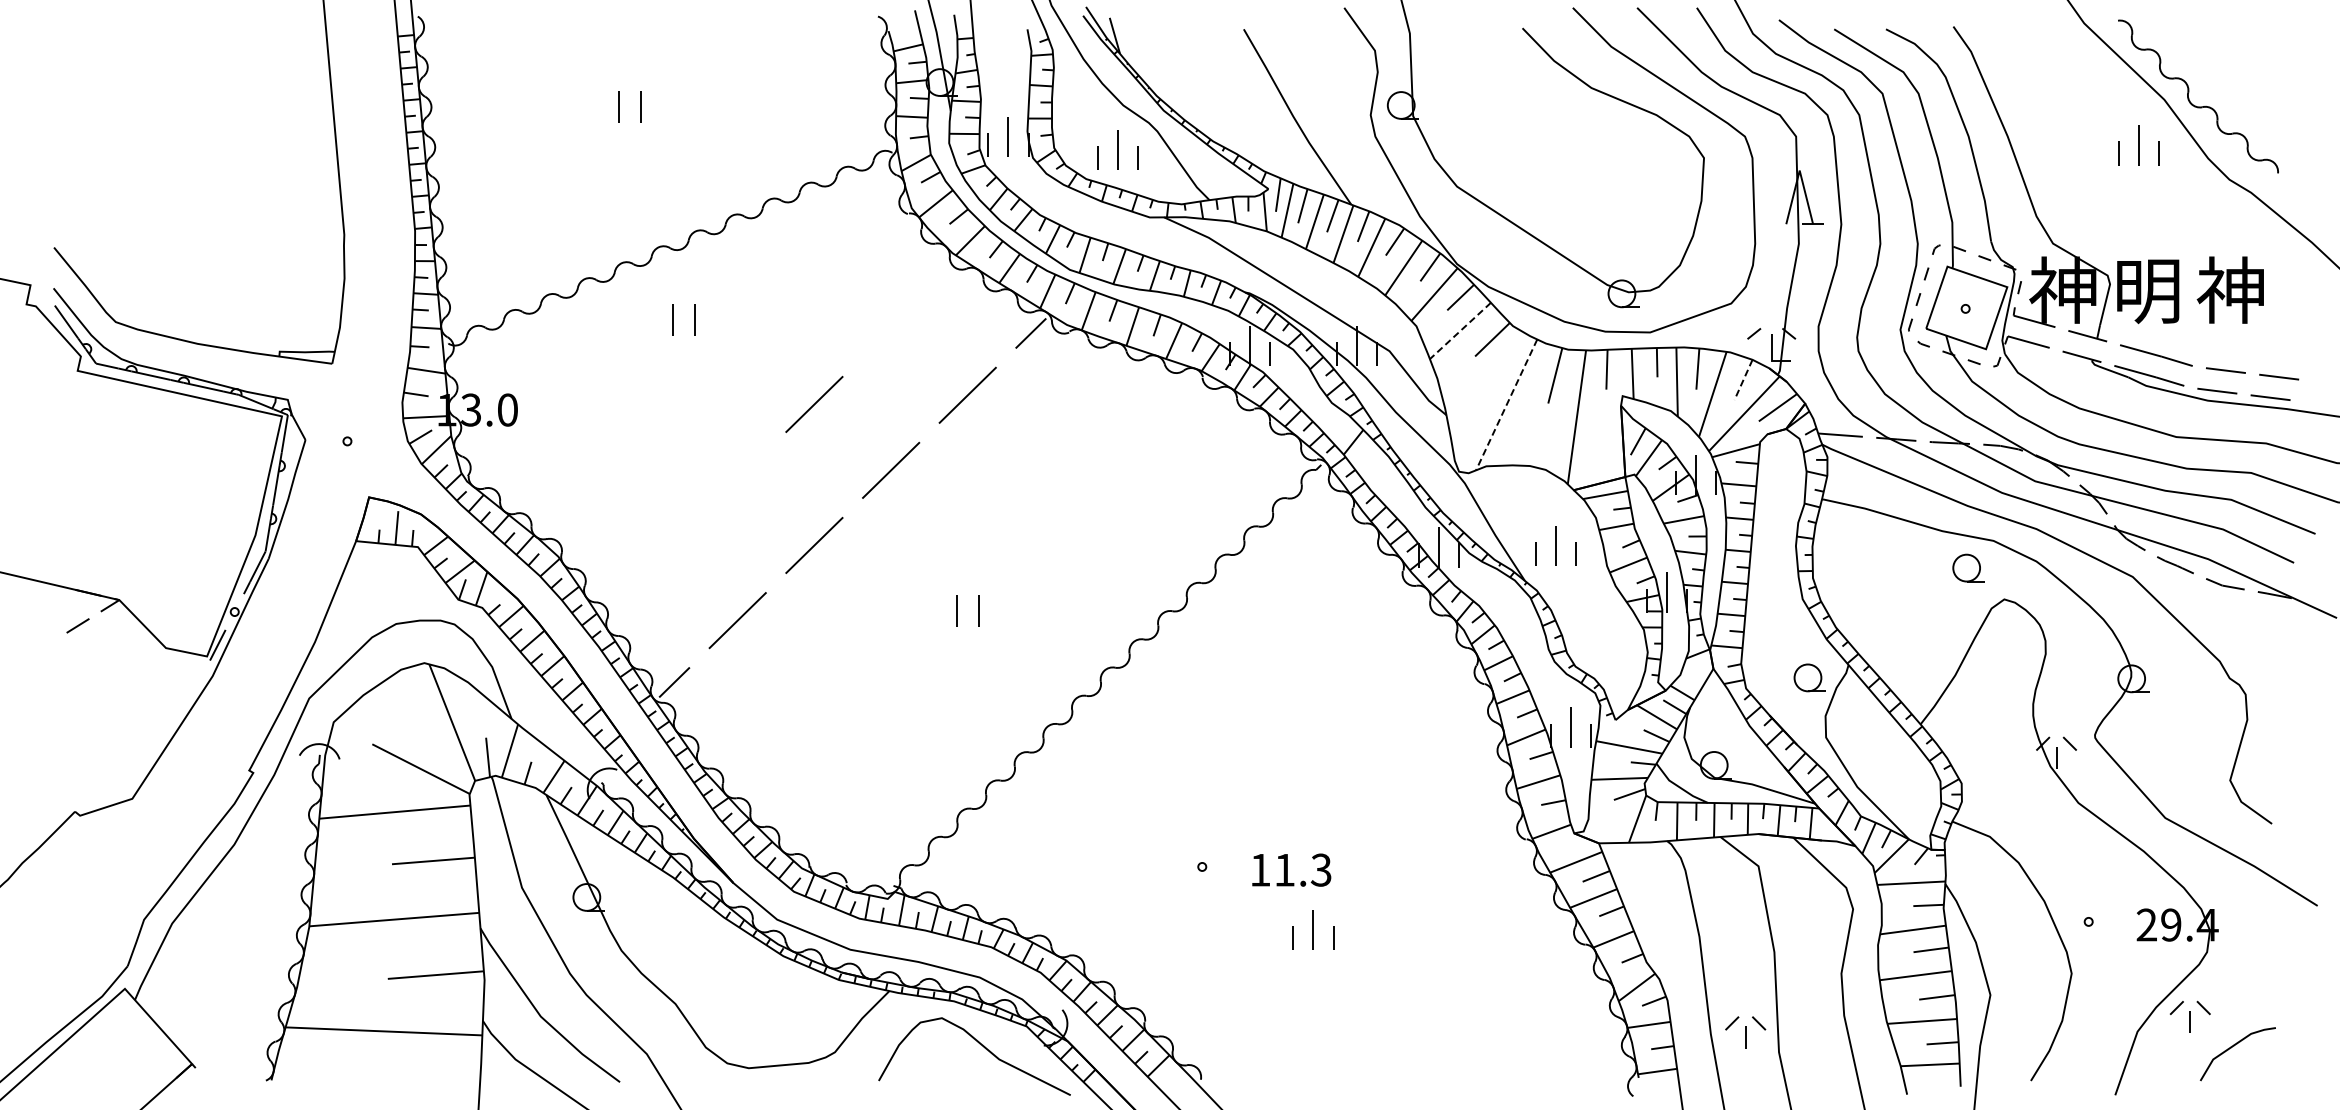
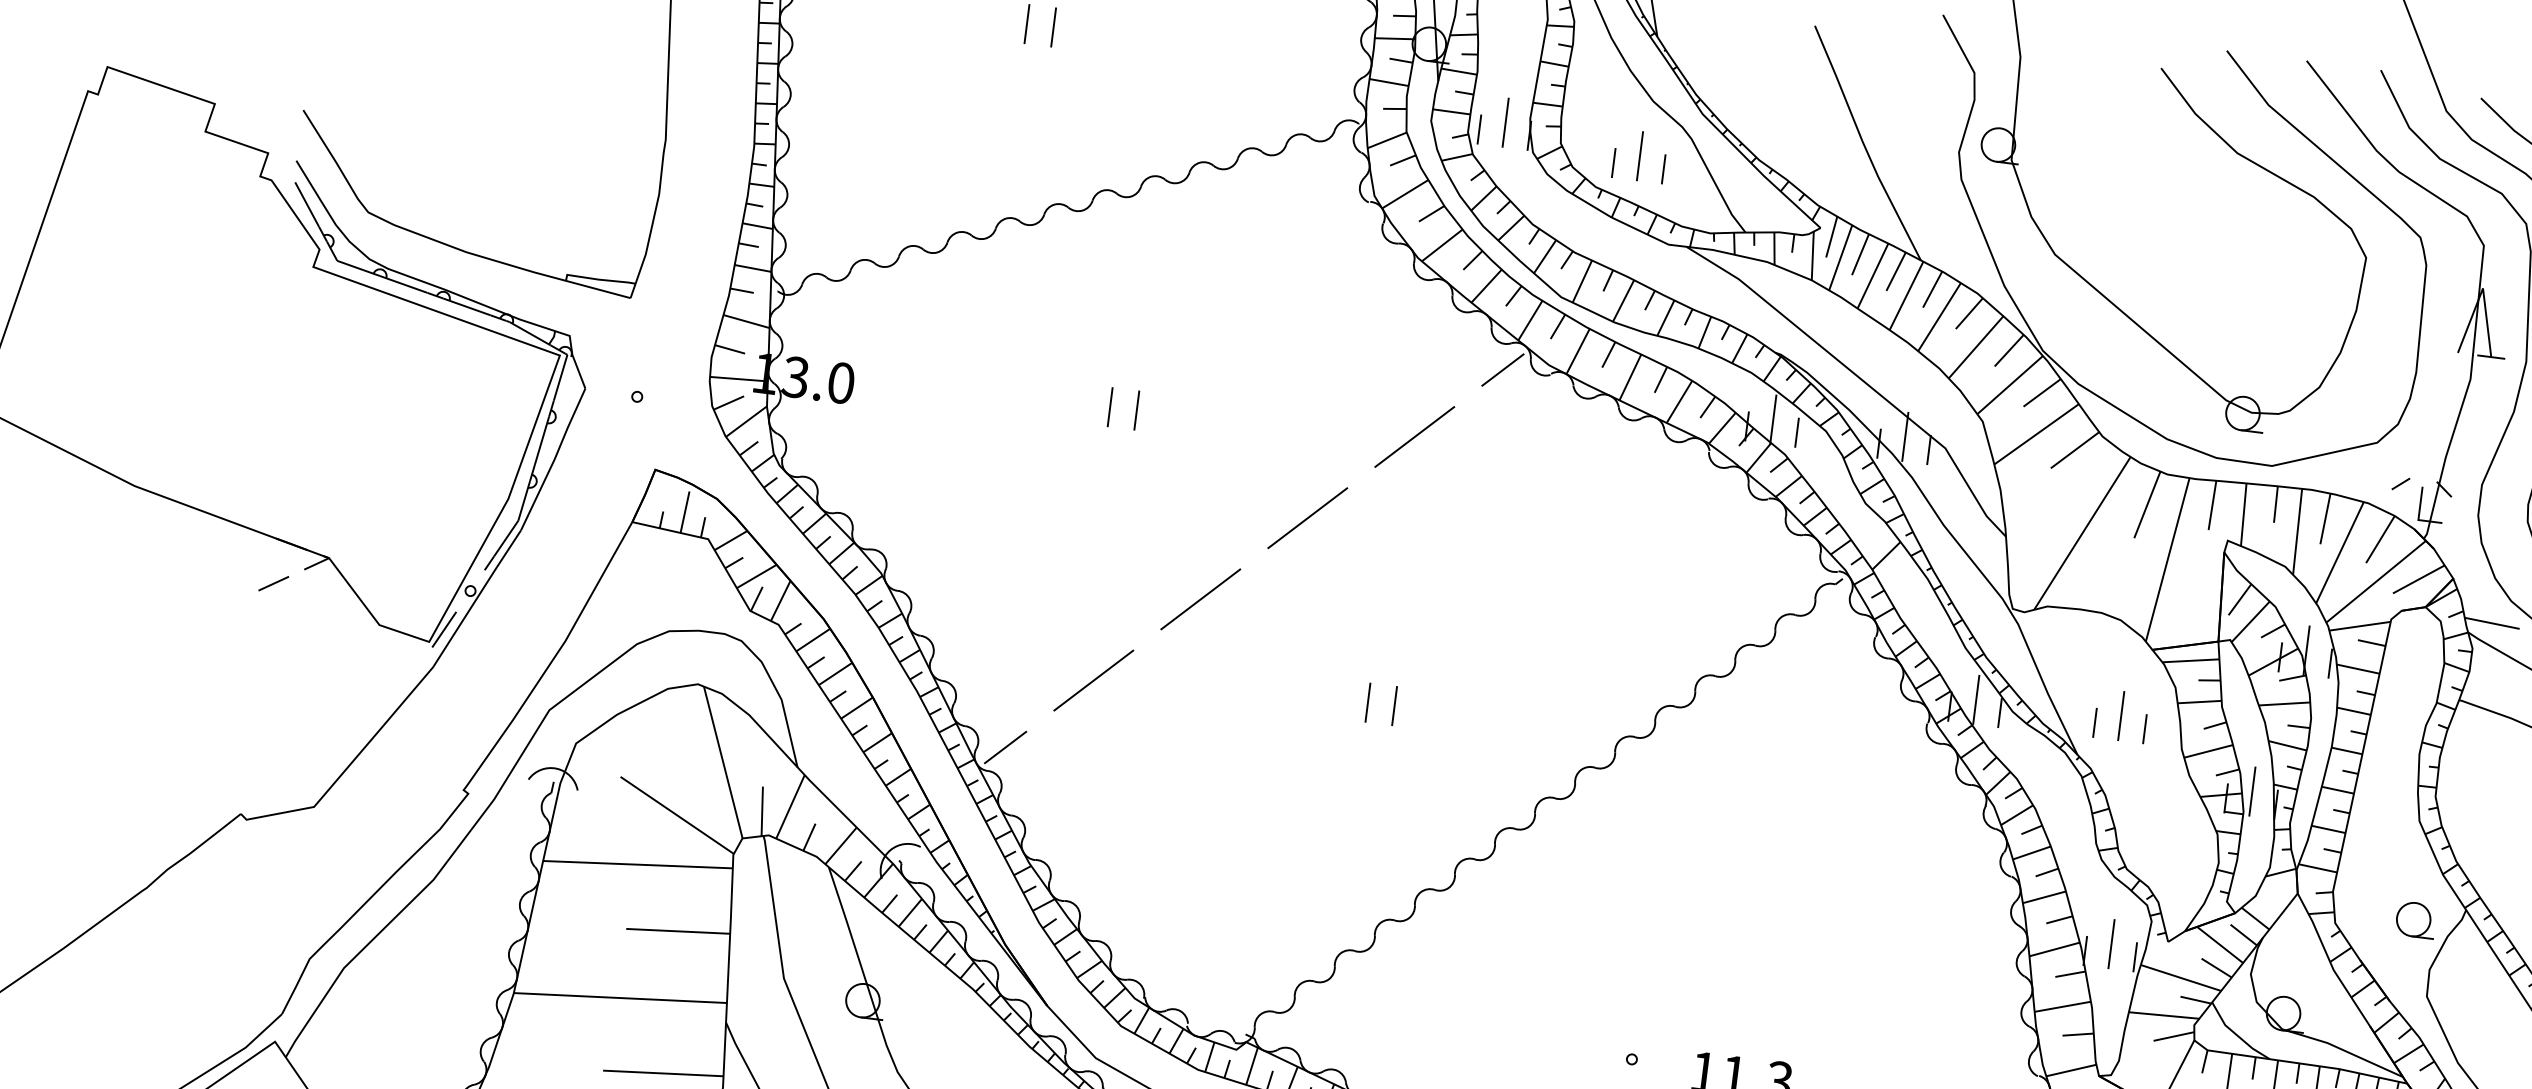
part: (673, 319) -> (1110, 406), moved
line: (1460, 330) -> (2036, 433), dashed -> solid
line: (1743, 380) -> (2380, 540), dashed -> solid
line: (814, 403) -> (1223, 423), removed
line: (1506, 405) -> (2082, 534), dashed -> solid

